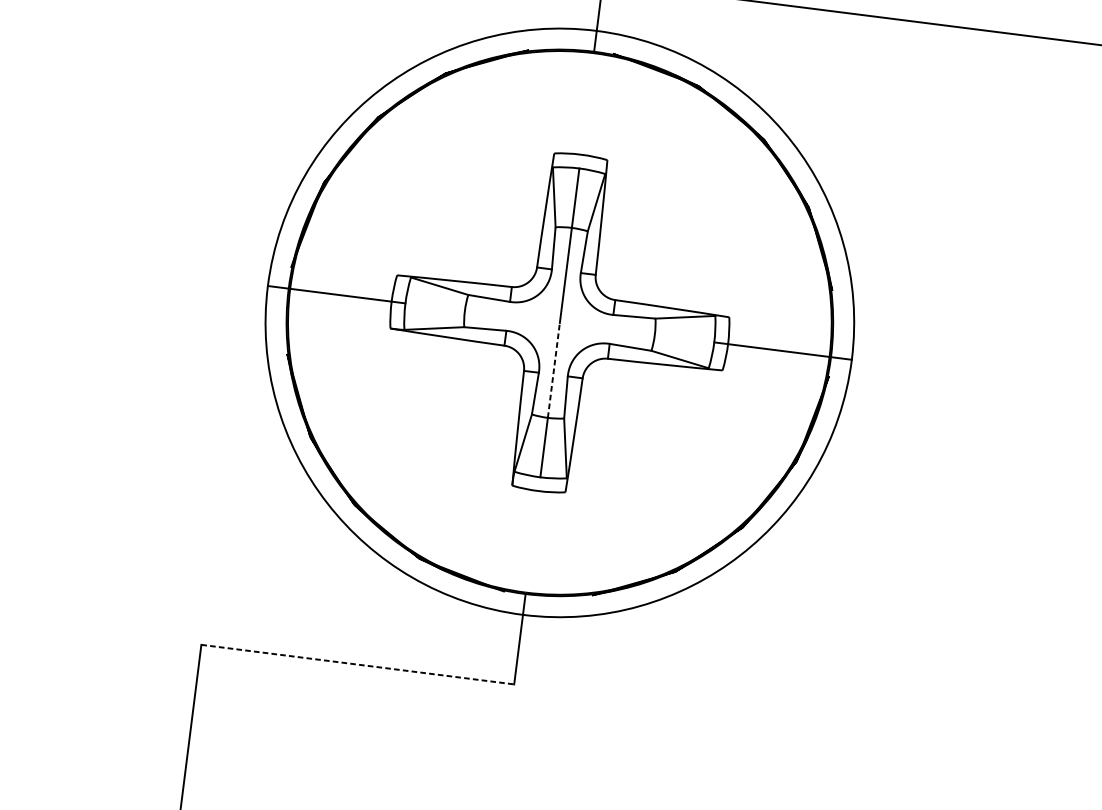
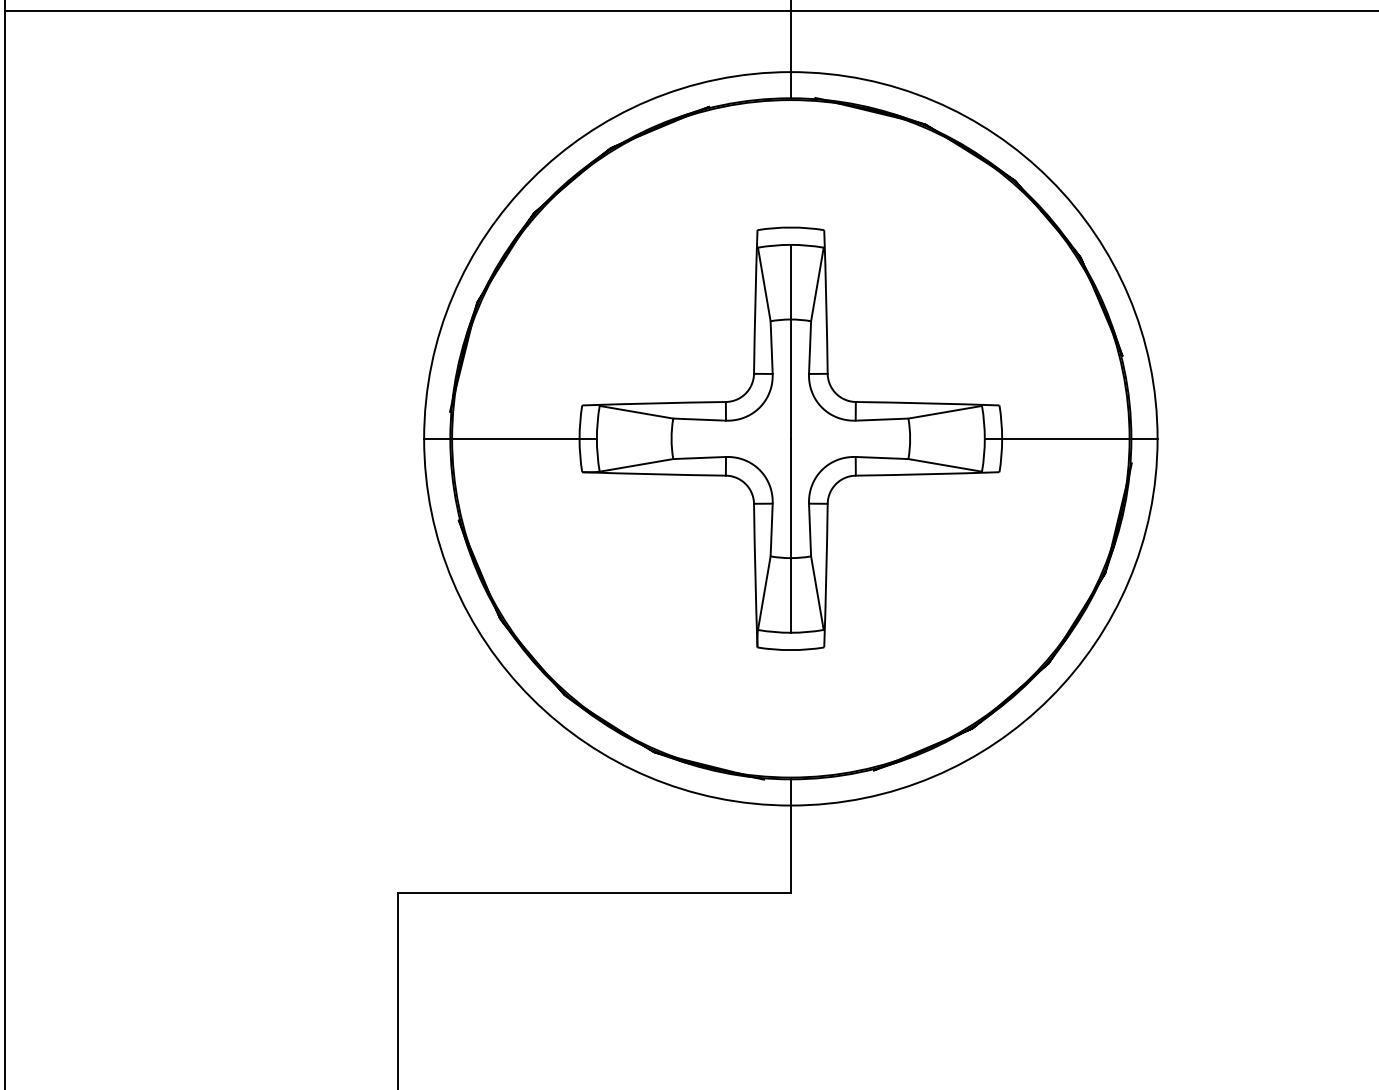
line: (553, 370) -> (790, 498), dashed -> solid
line: (357, 664) -> (594, 892), dashed -> solid

